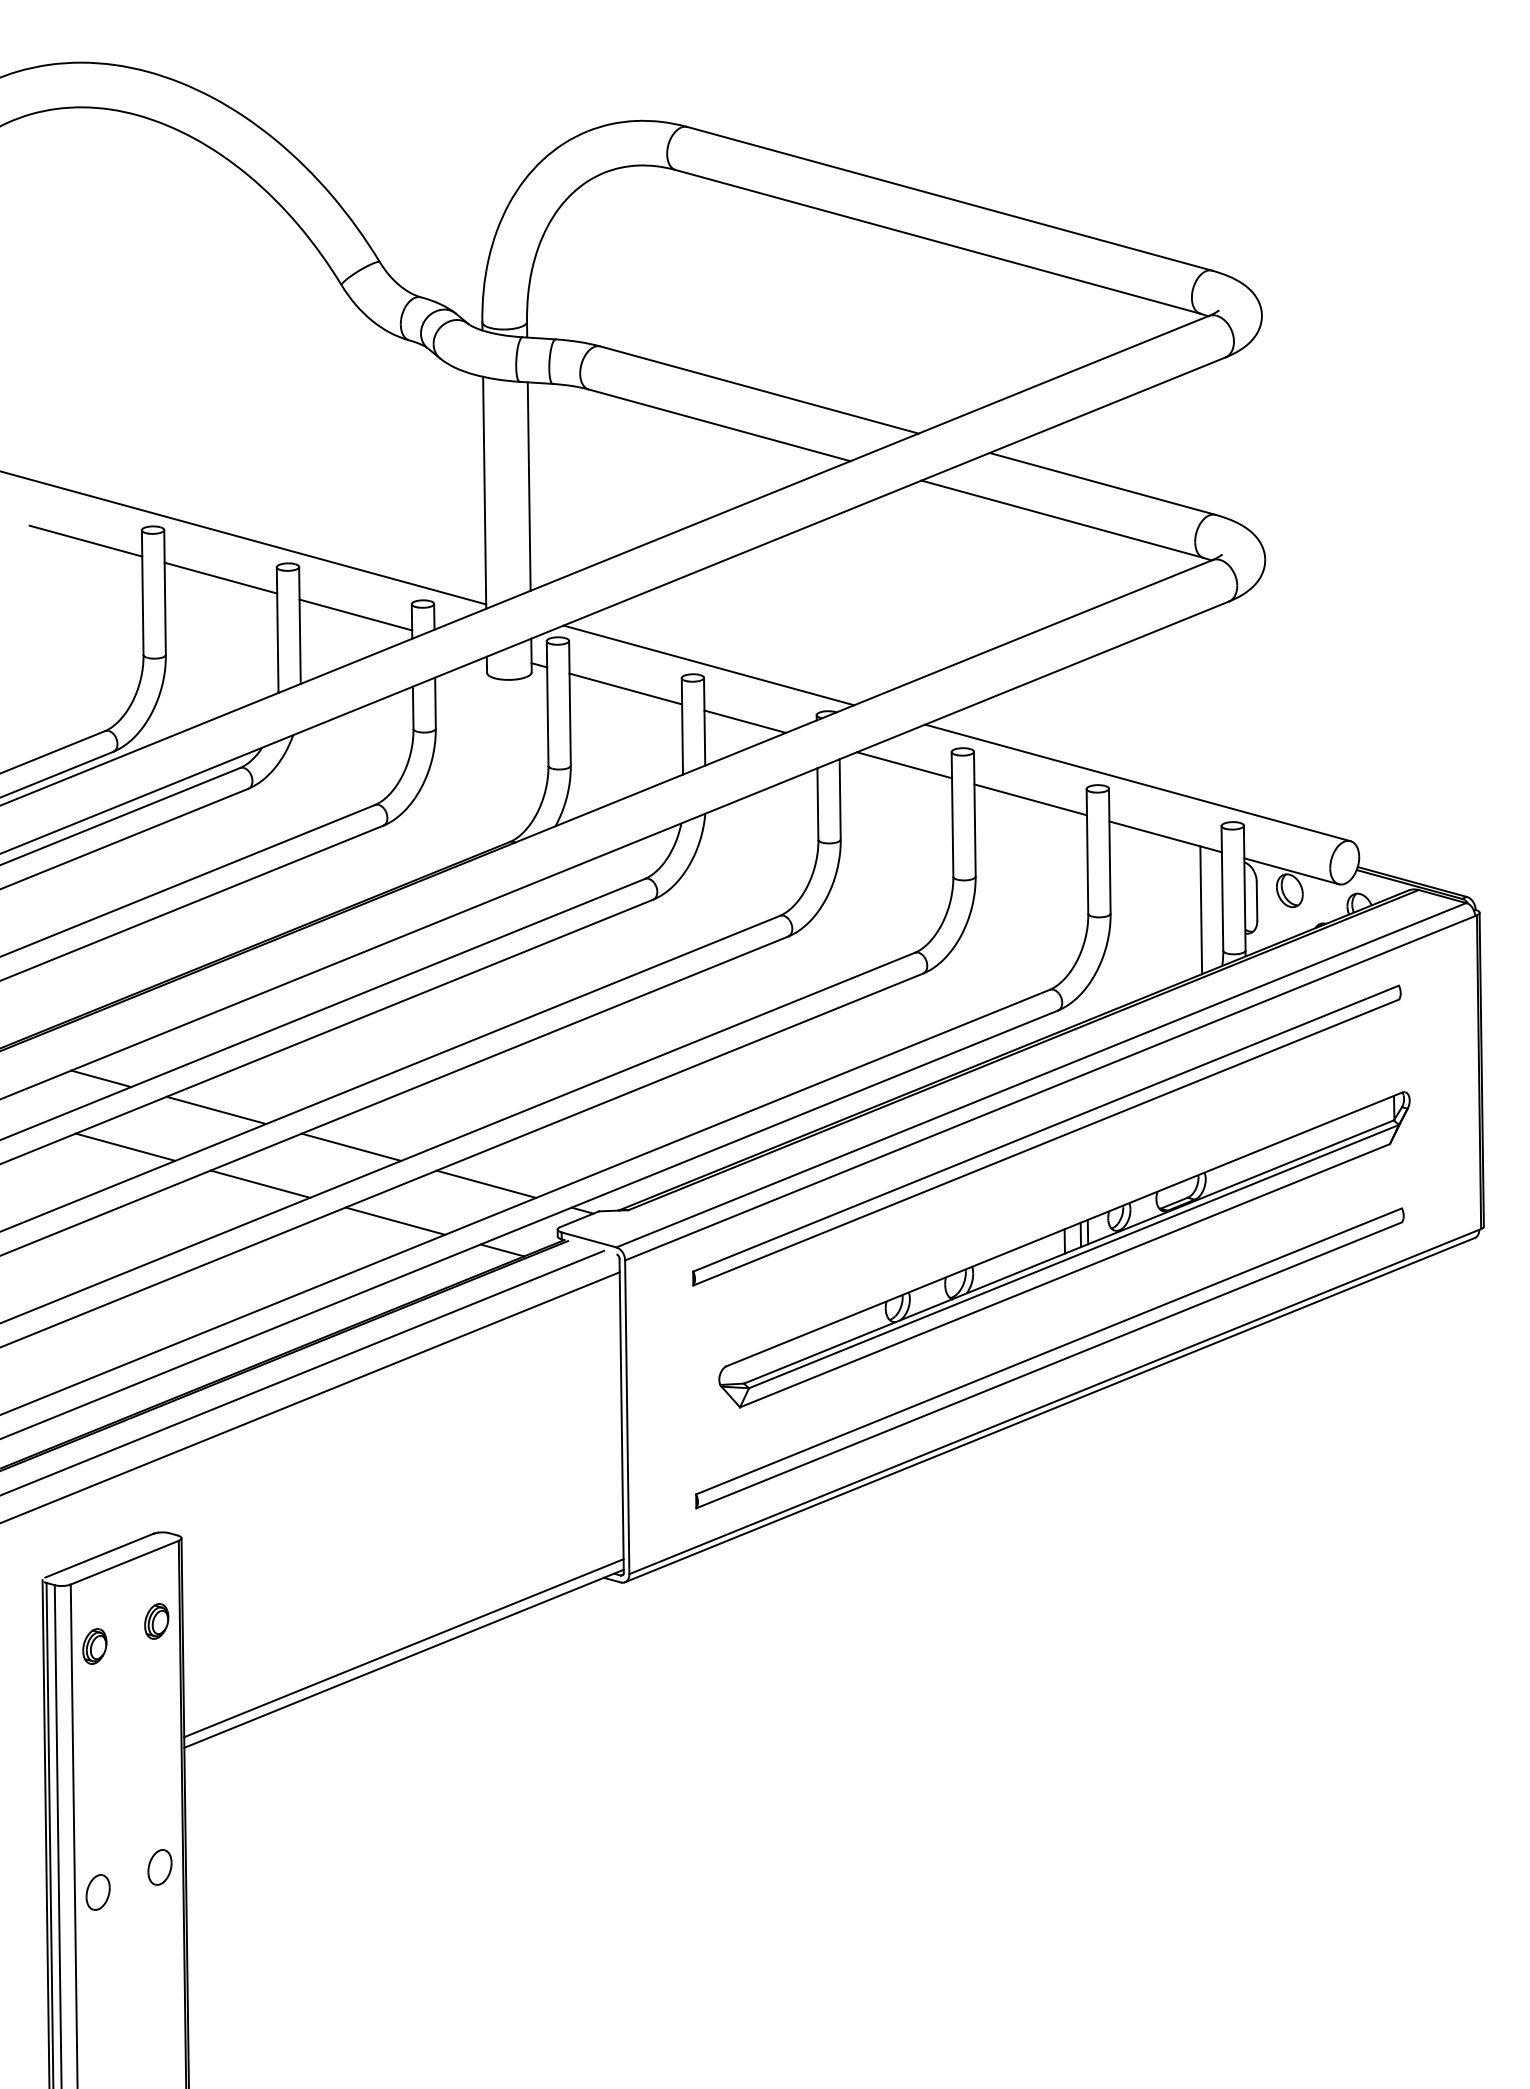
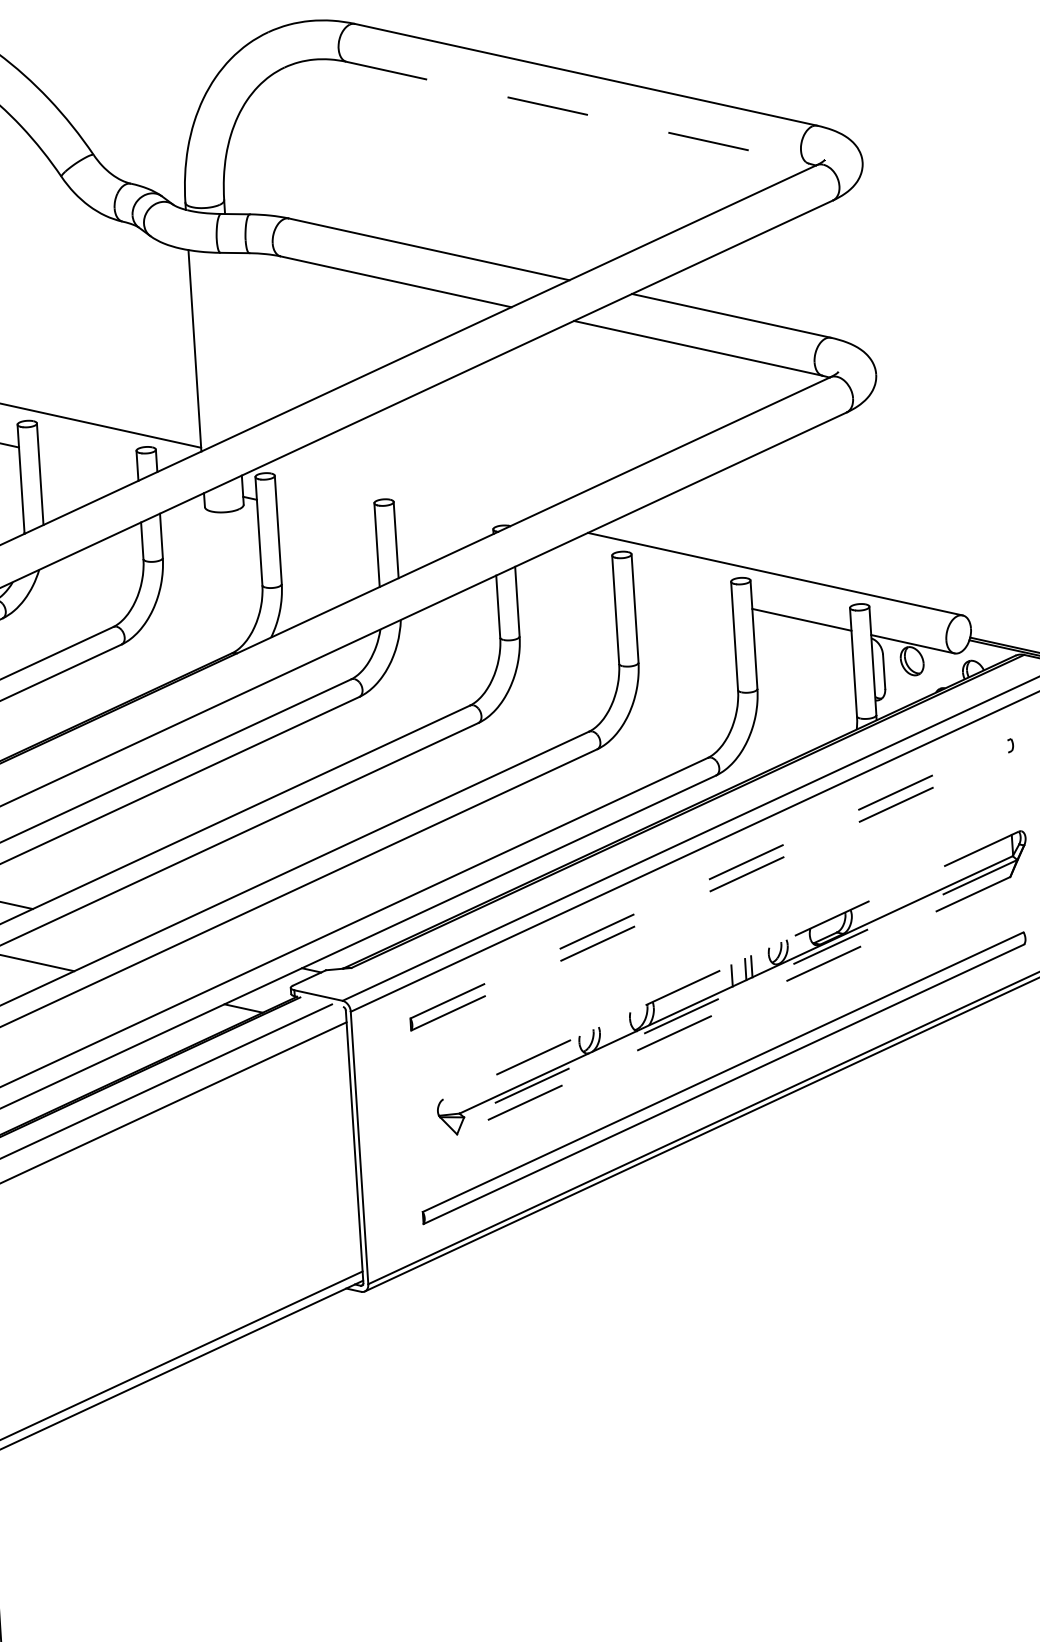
line: (938, 242) -> (578, 113), solid -> dashed
line: (528, 486) -> (232, 343), removed
line: (355, 614) -> (88, 462), removed
line: (708, 665) -> (397, 491), removed
line: (625, 688) -> (325, 514), removed
line: (745, 721) -> (431, 538), removed
line: (904, 765) -> (571, 569), removed
line: (1030, 799) -> (682, 593), removed
line: (1201, 910) -> (836, 682), removed
line: (1046, 1128) -> (711, 878), solid -> dashed
line: (1046, 1142) -> (711, 890), solid -> dashed
line: (351, 1146) -> (107, 924), removed
line: (486, 1183) -> (226, 951), removed
line: (395, 1220) -> (149, 987), removed
line: (1064, 1229) -> (731, 965), solid -> dashed
line: (1073, 1256) -> (740, 988), solid -> dashed
line: (1065, 1275) -> (734, 1005), solid -> dashed

